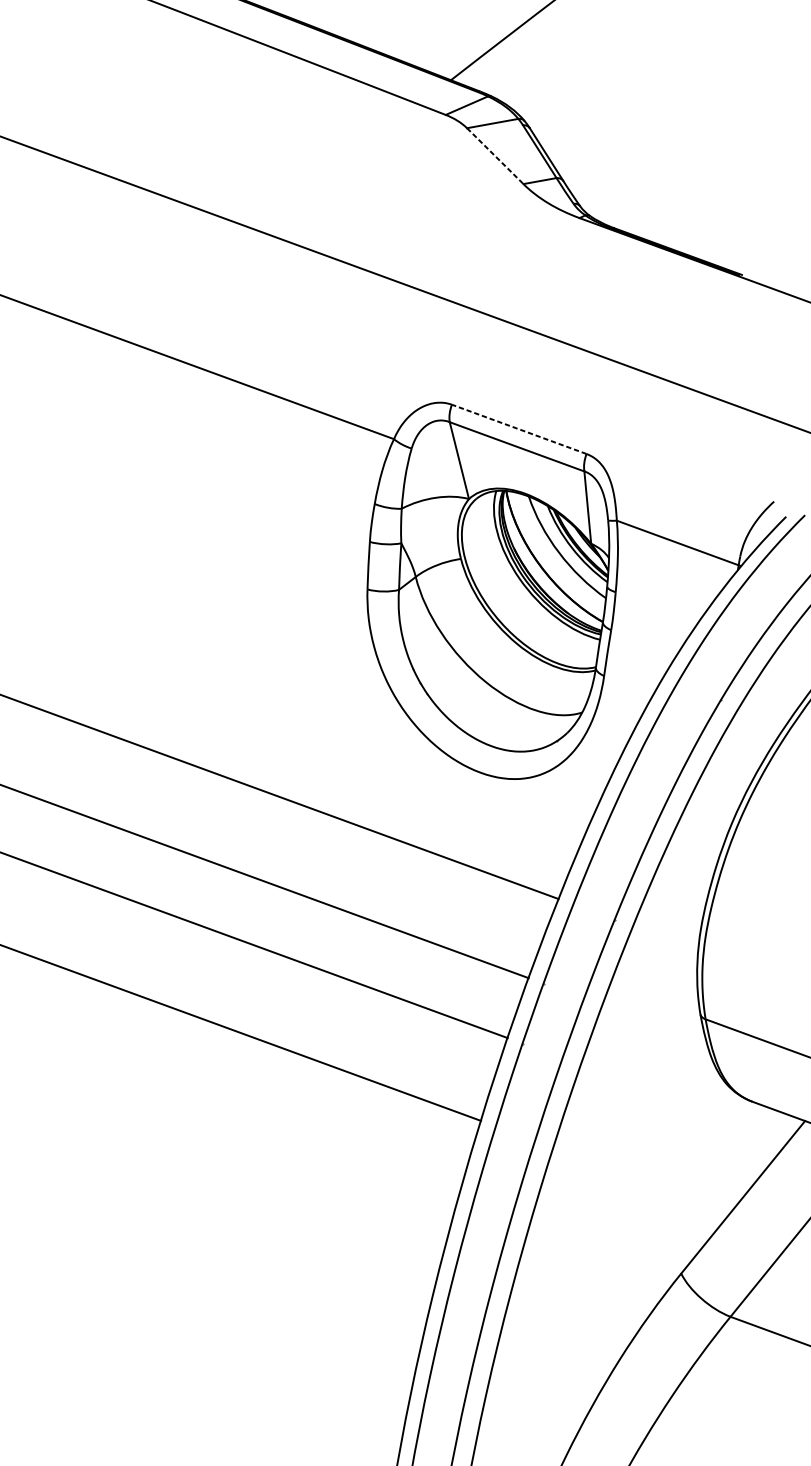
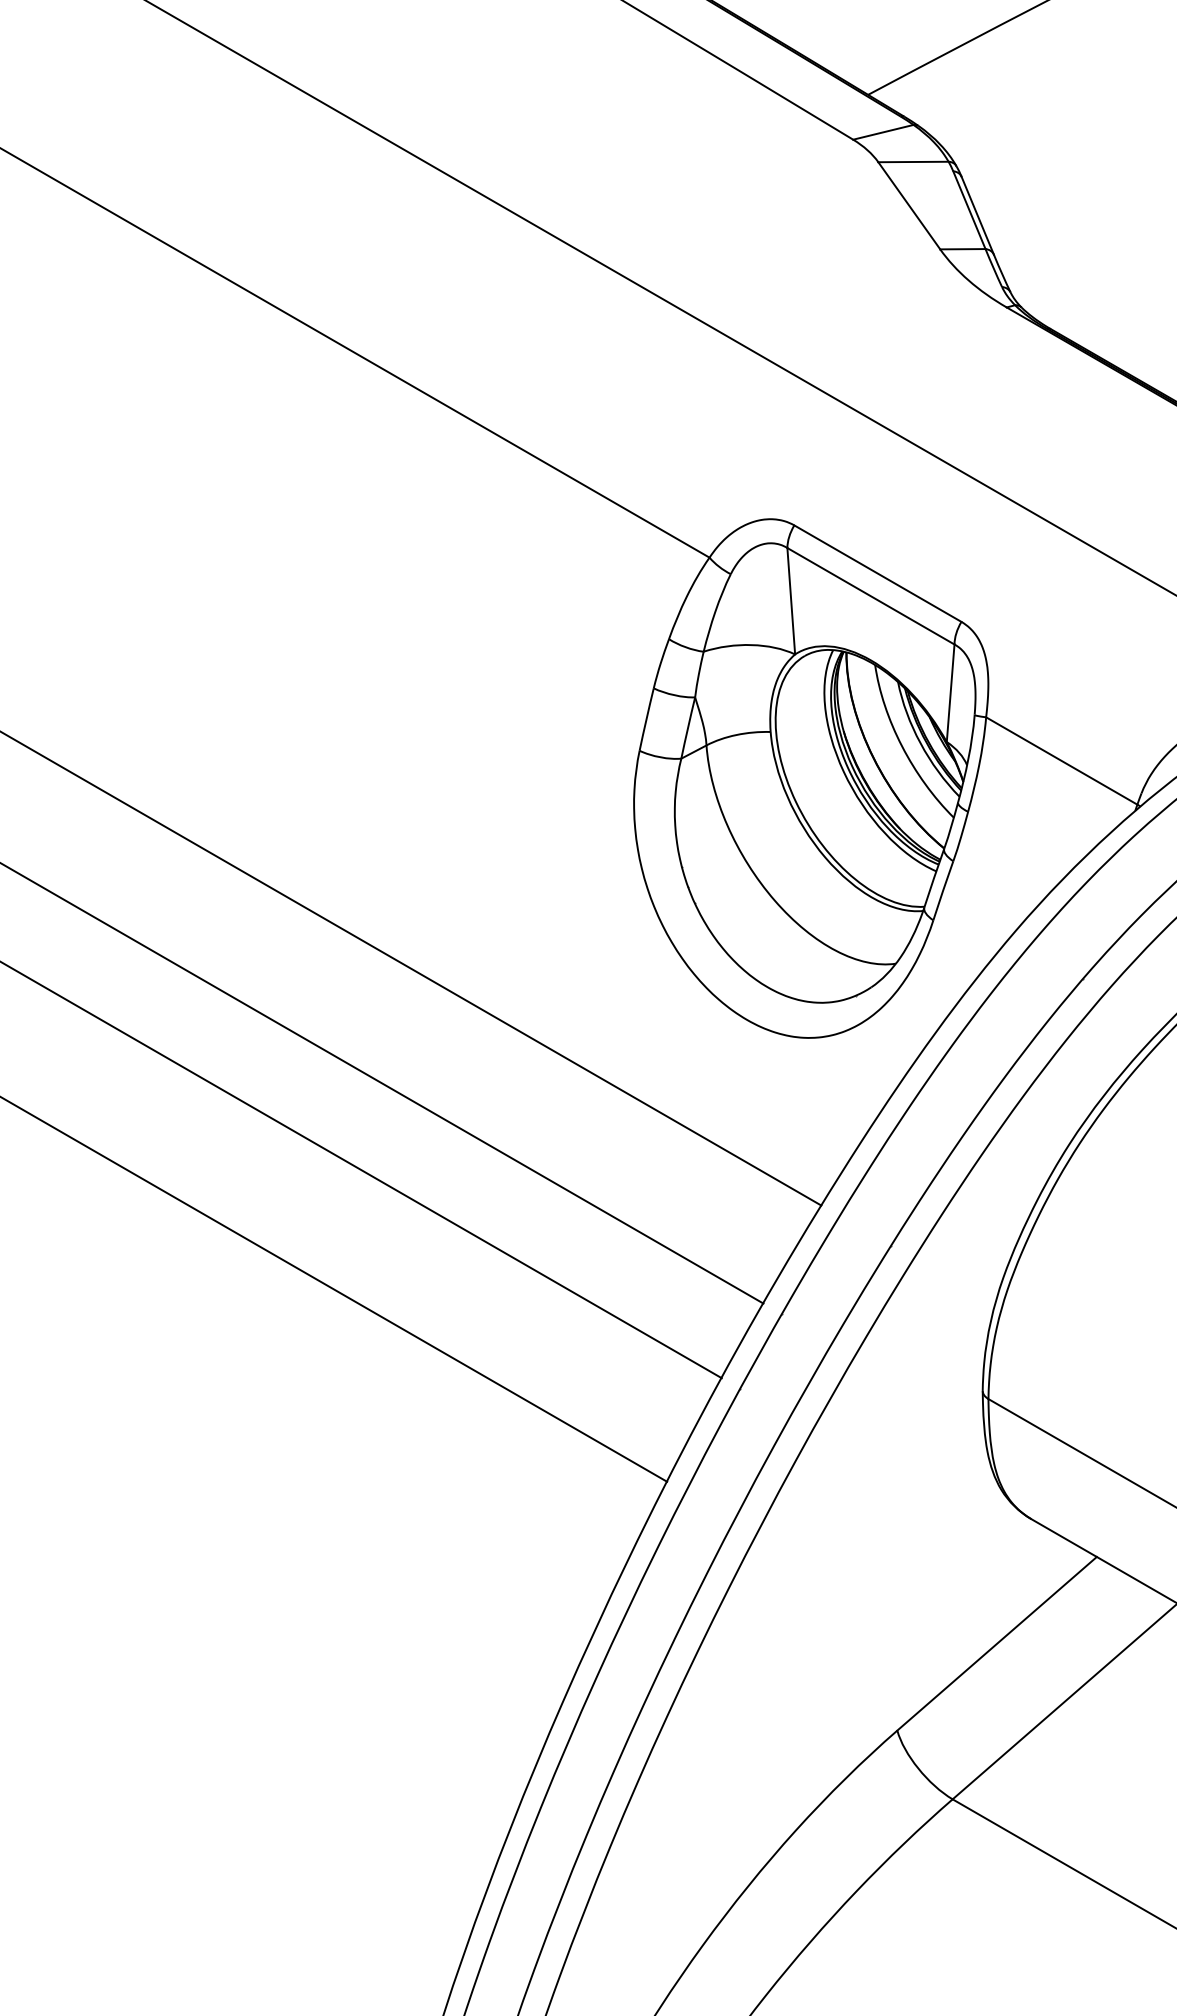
line: (495, 156) -> (909, 206), dashed -> solid
line: (518, 429) -> (877, 573), dashed -> solid

